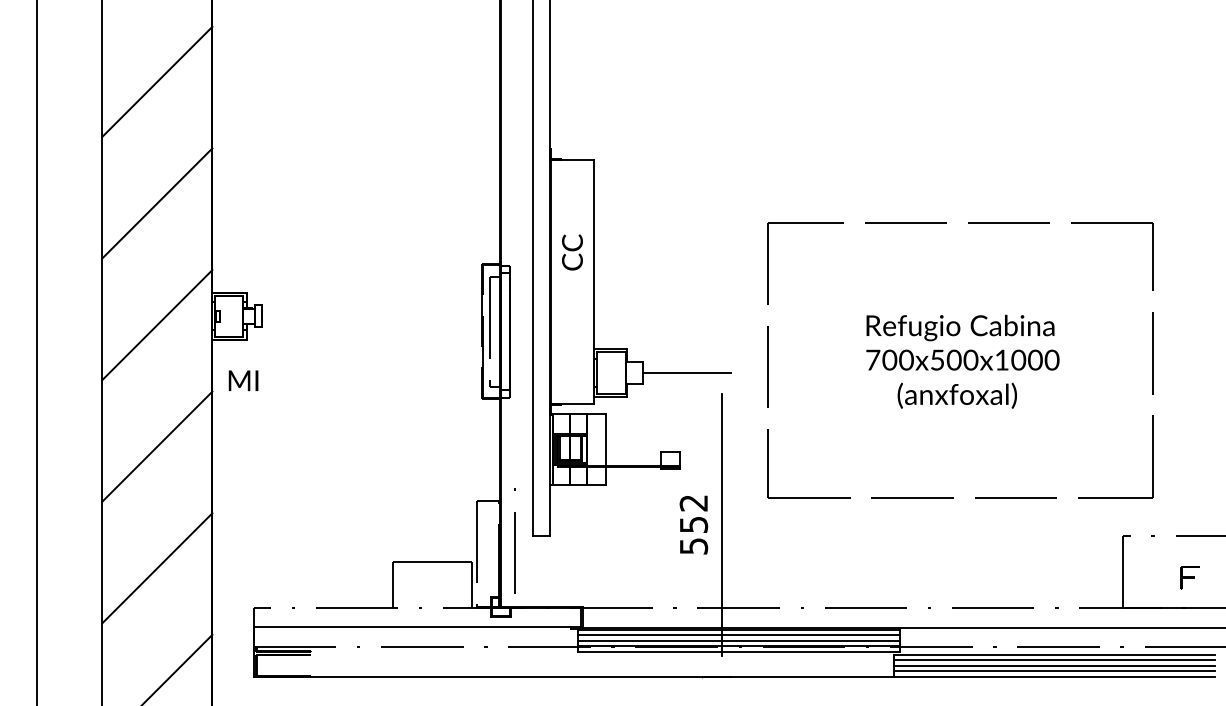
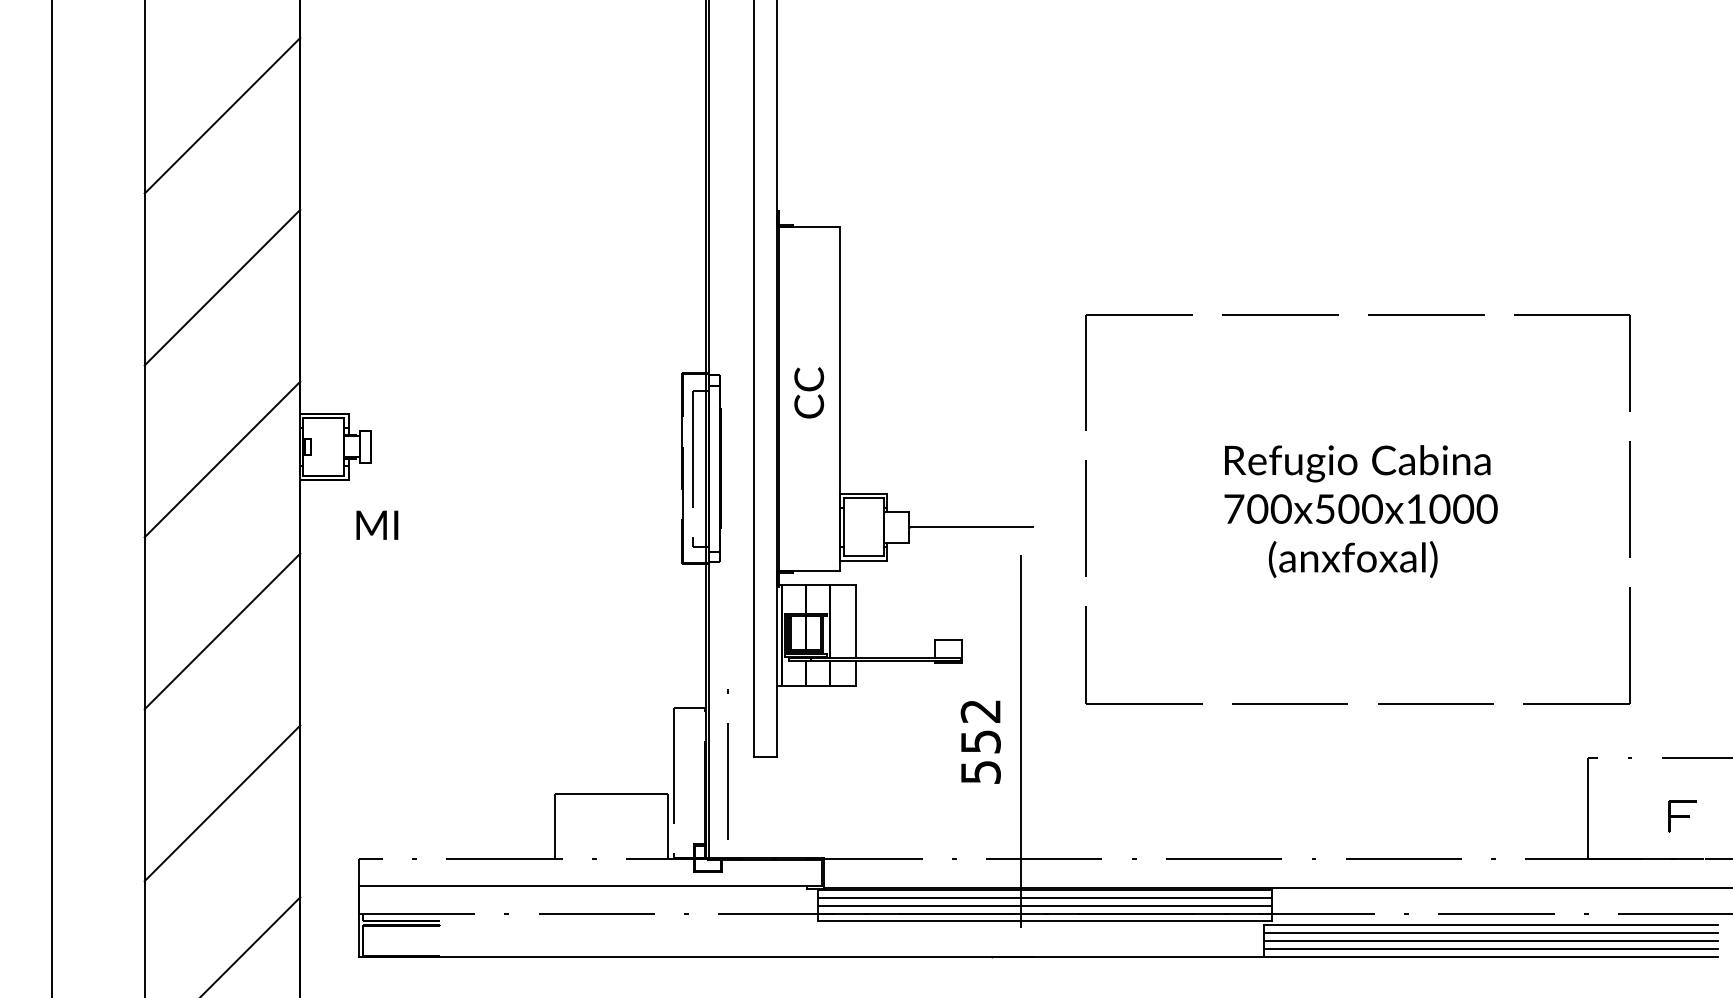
text: (572, 252) -> (809, 392), moved
text: (243, 380) -> (377, 524), moved

